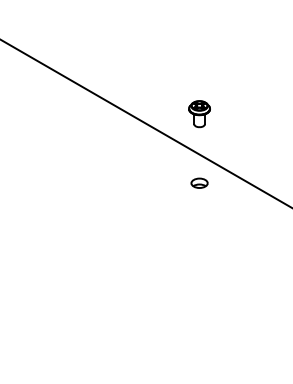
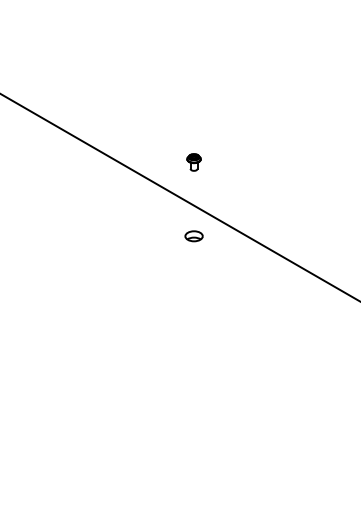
part: (199, 114) -> (193, 162), size x0.6

